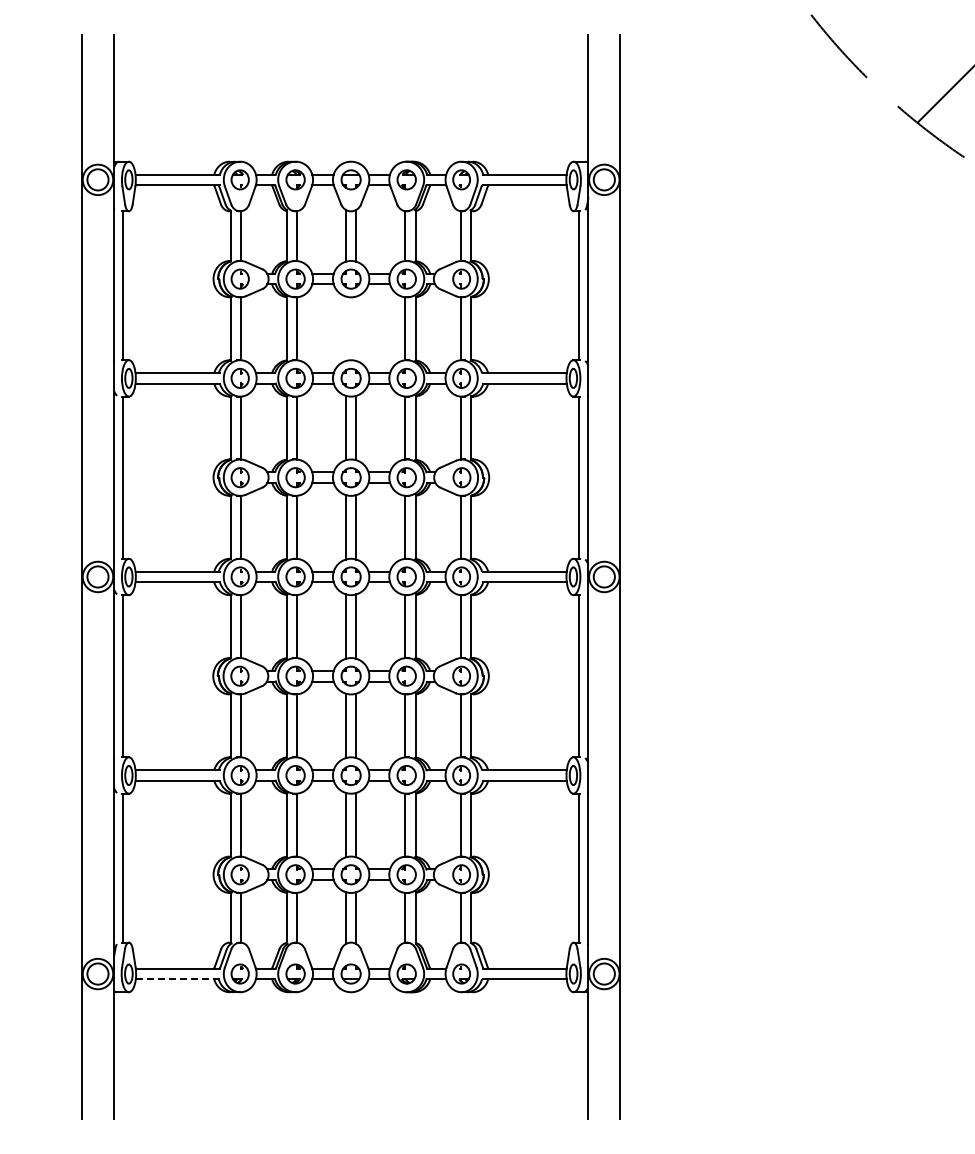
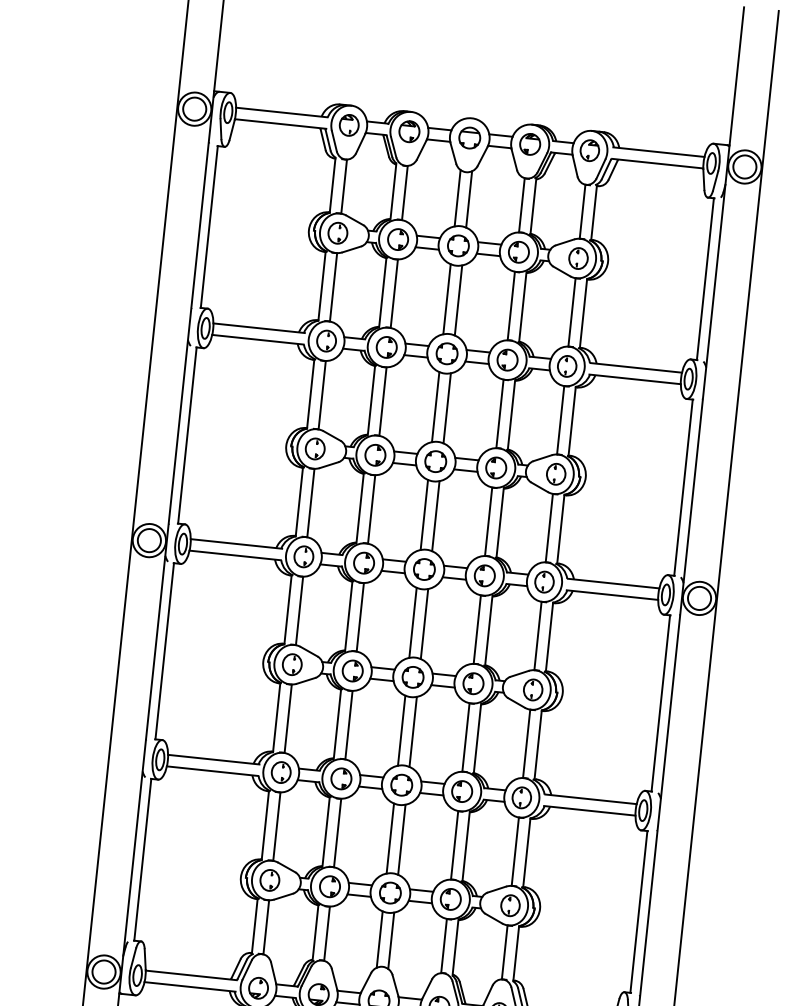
line: (345, 328) -> (446, 298), added
line: (356, 328) -> (458, 300), added
line: (177, 979) -> (189, 987), dashed -> solid

